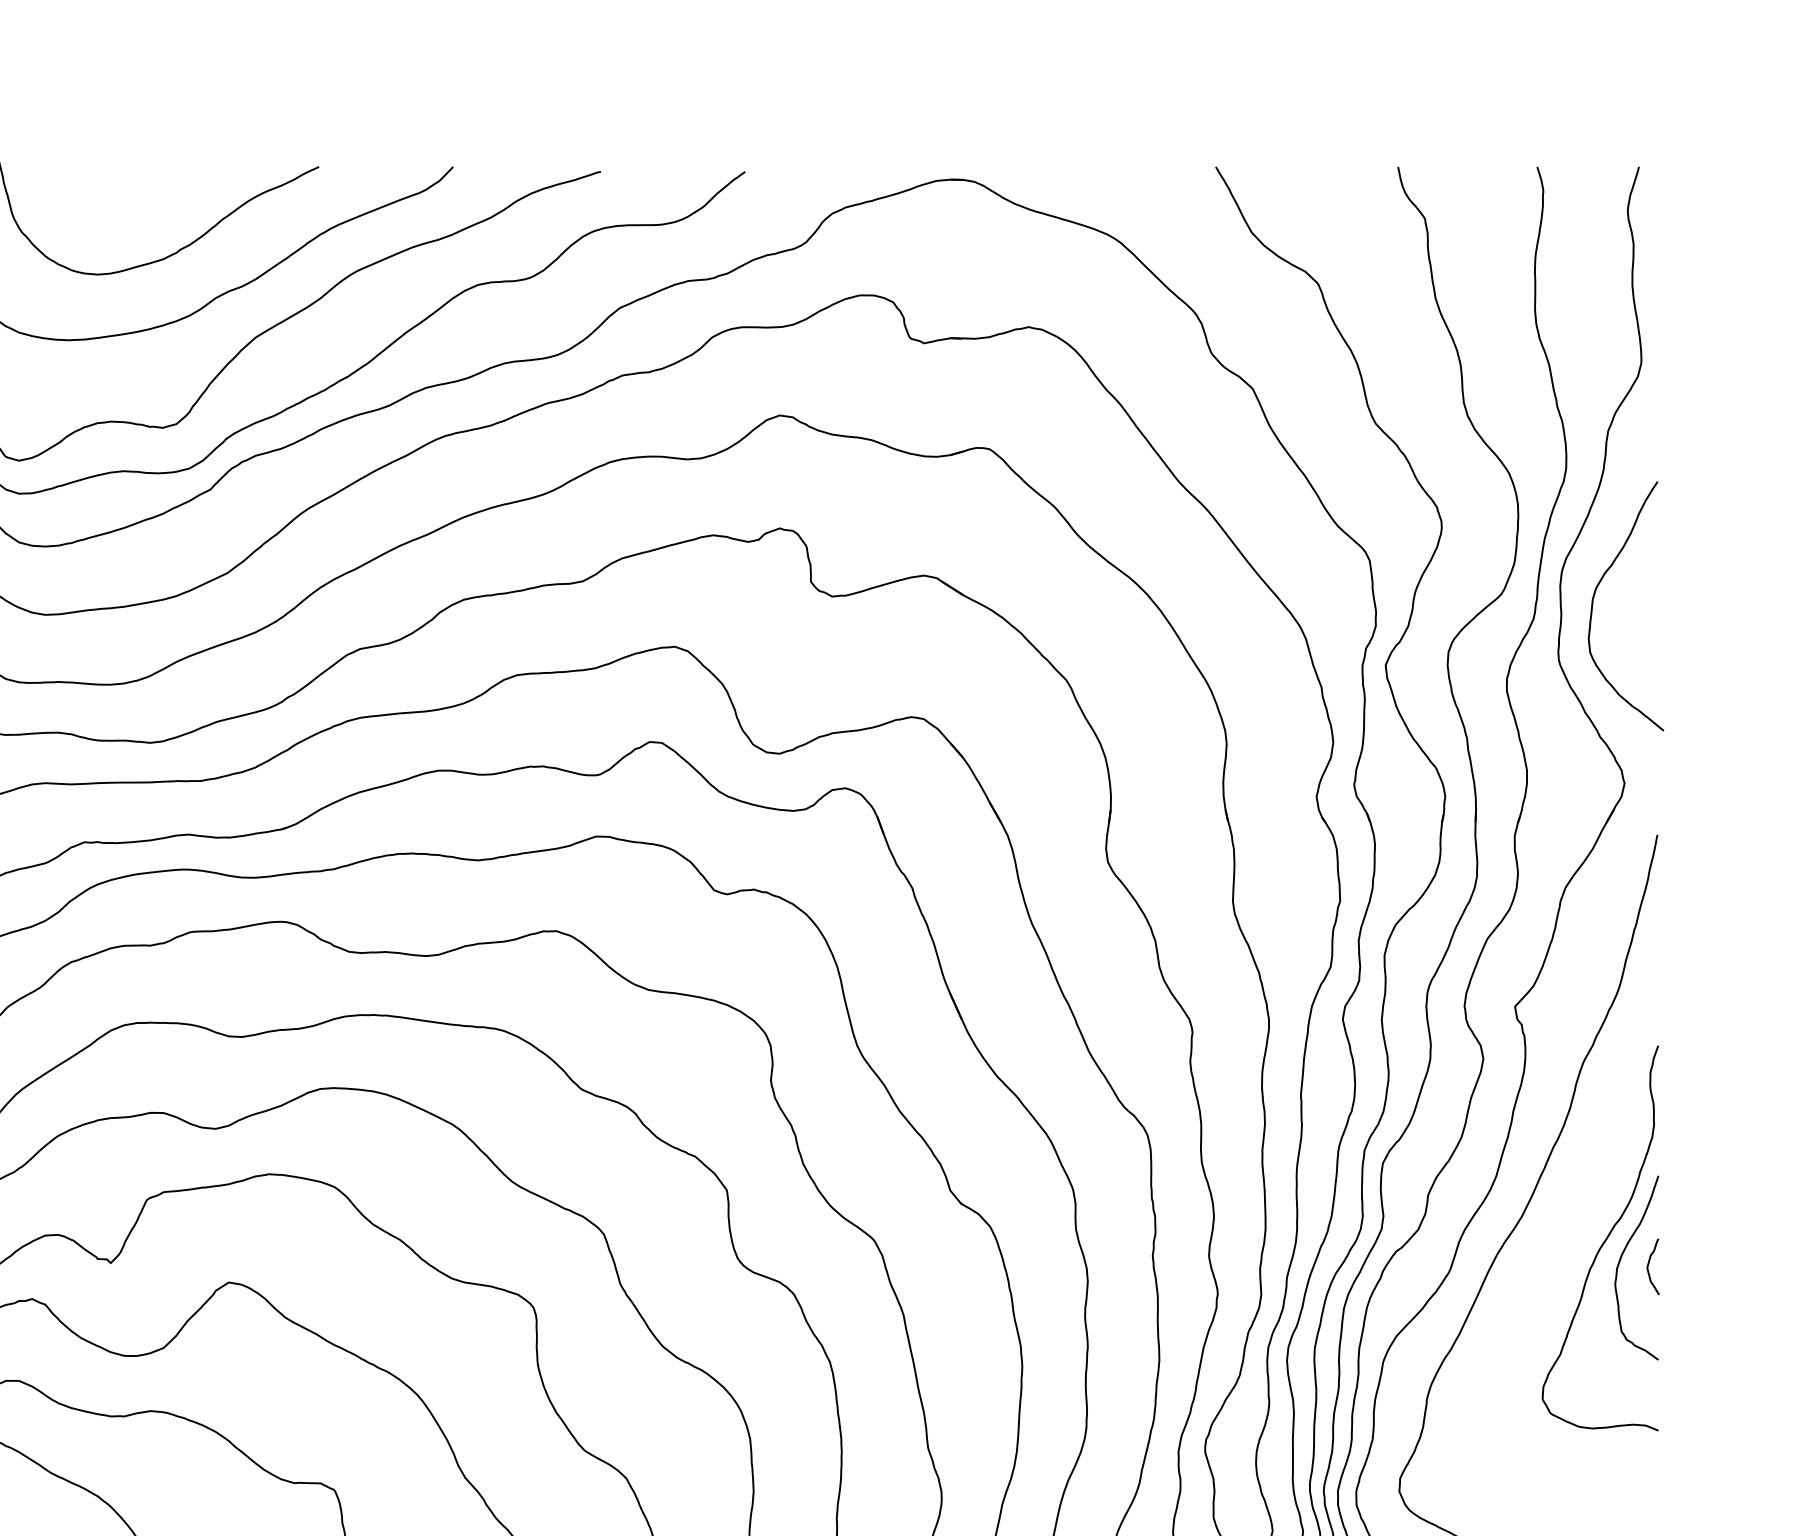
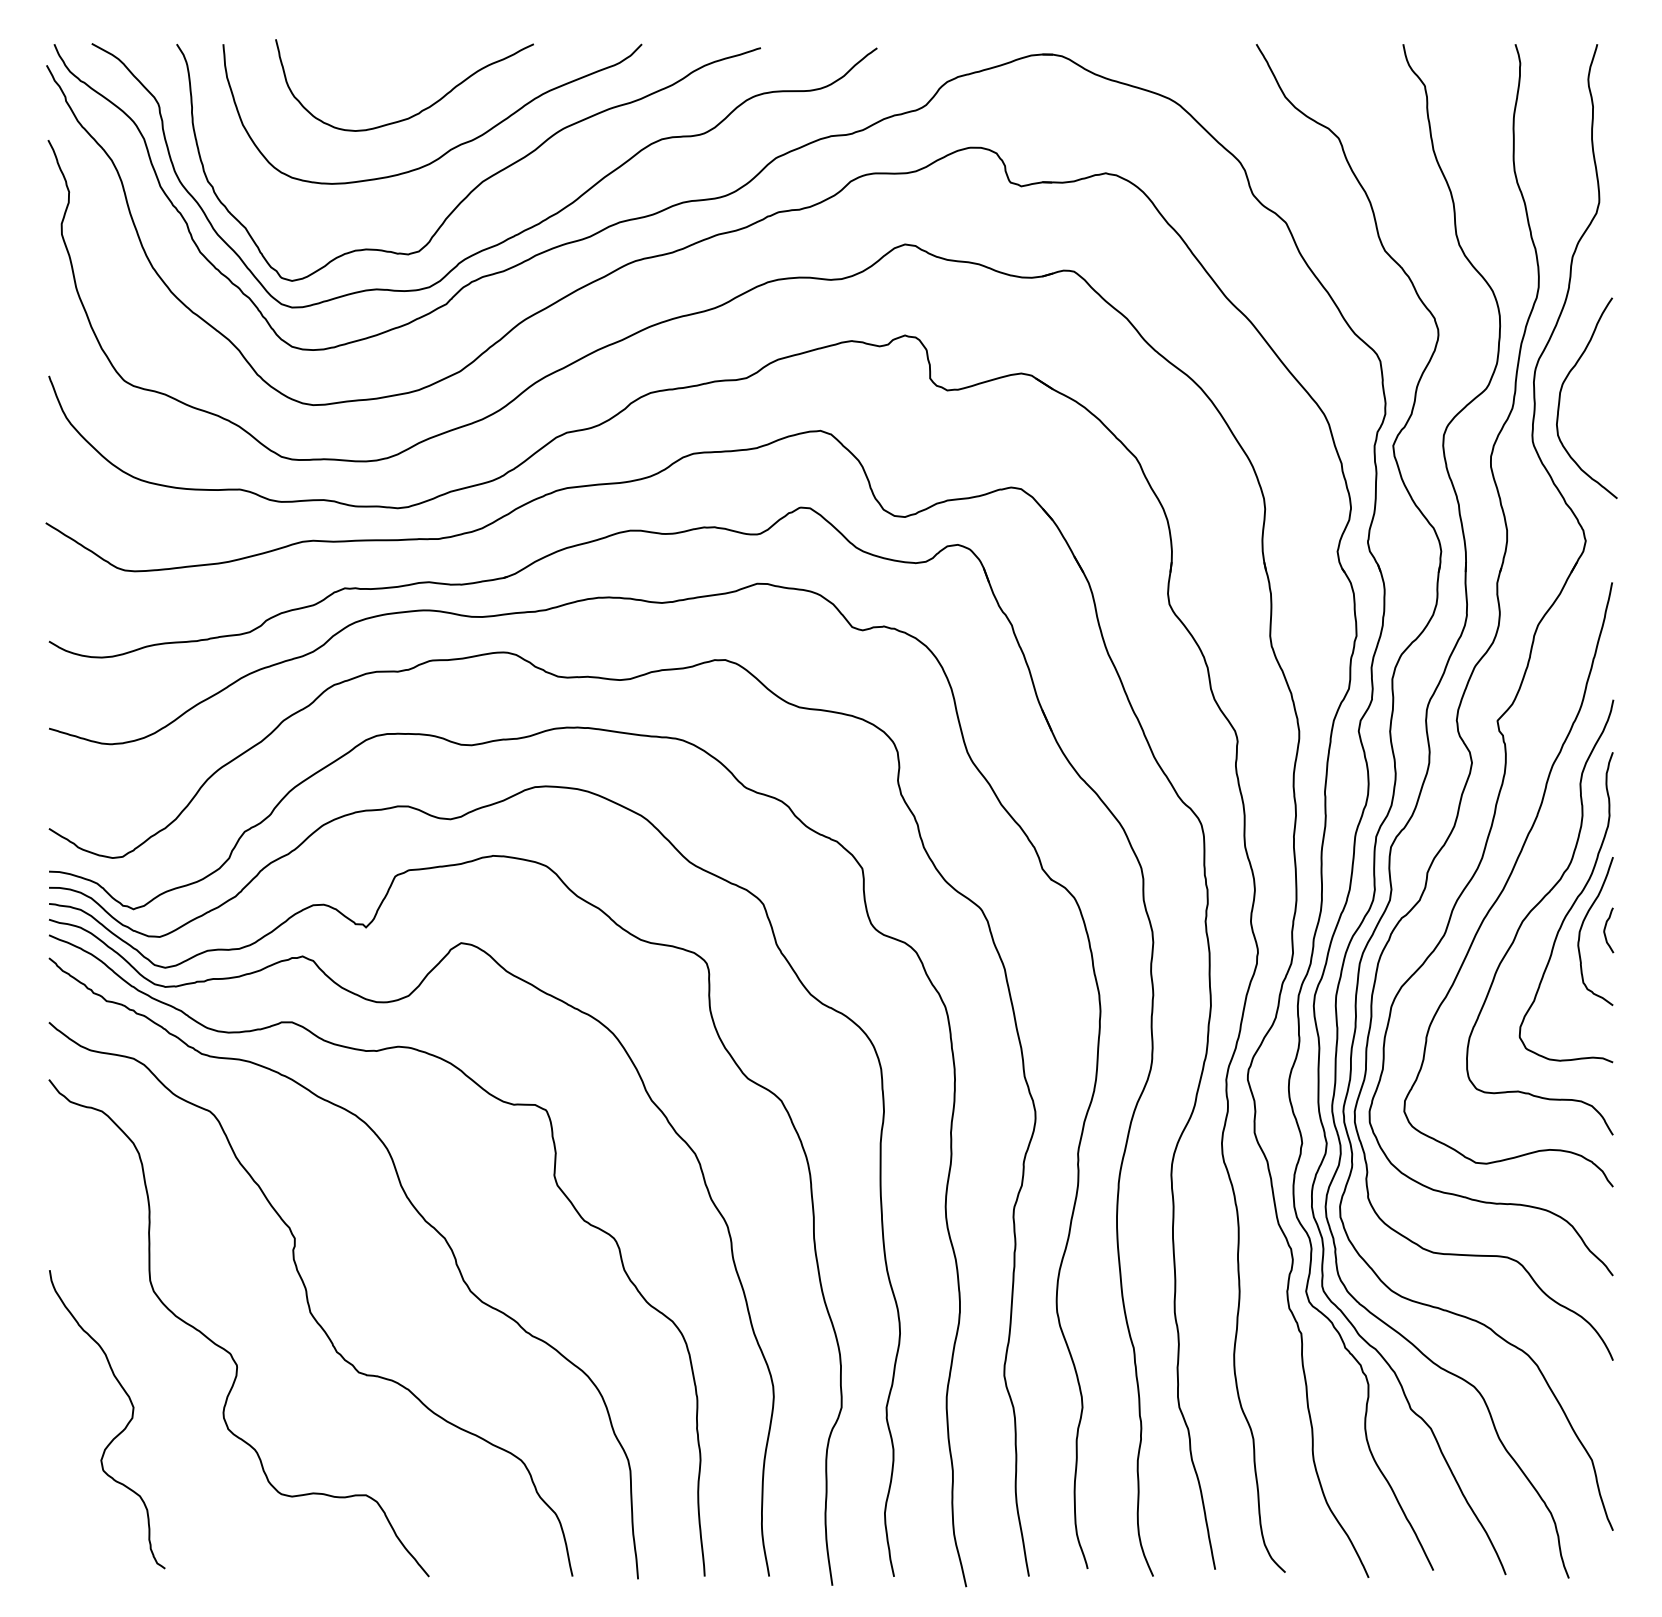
curve: (1559, 1240) -> (1533, 909), added

